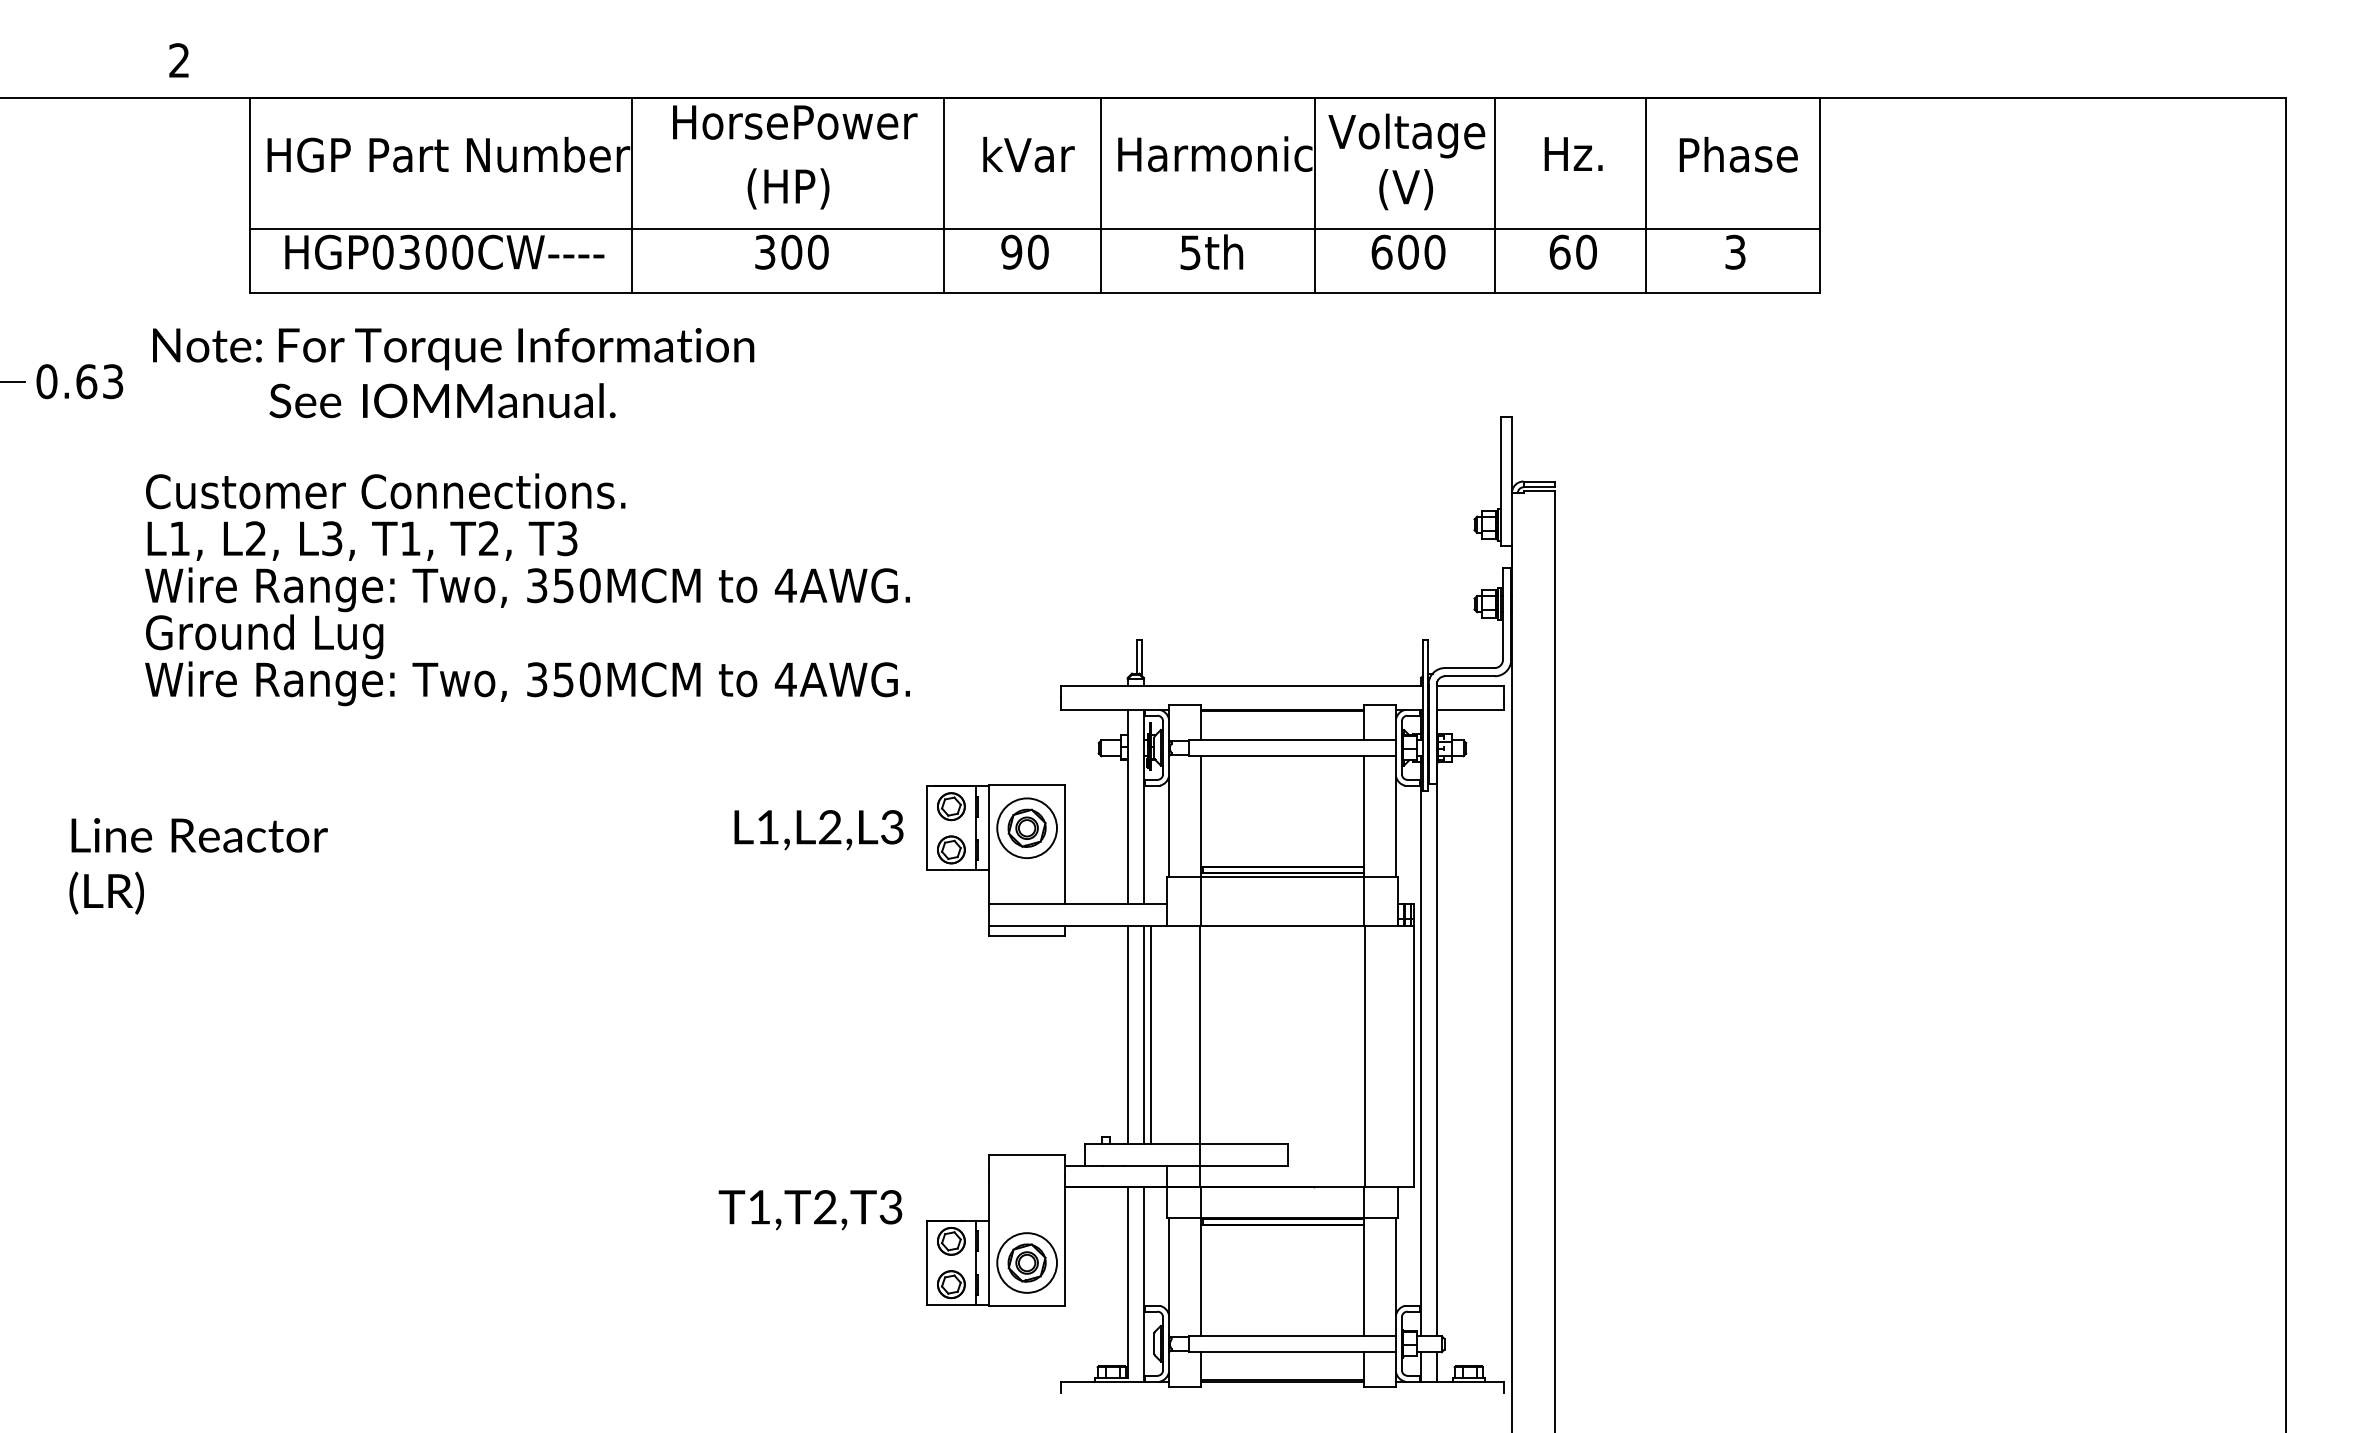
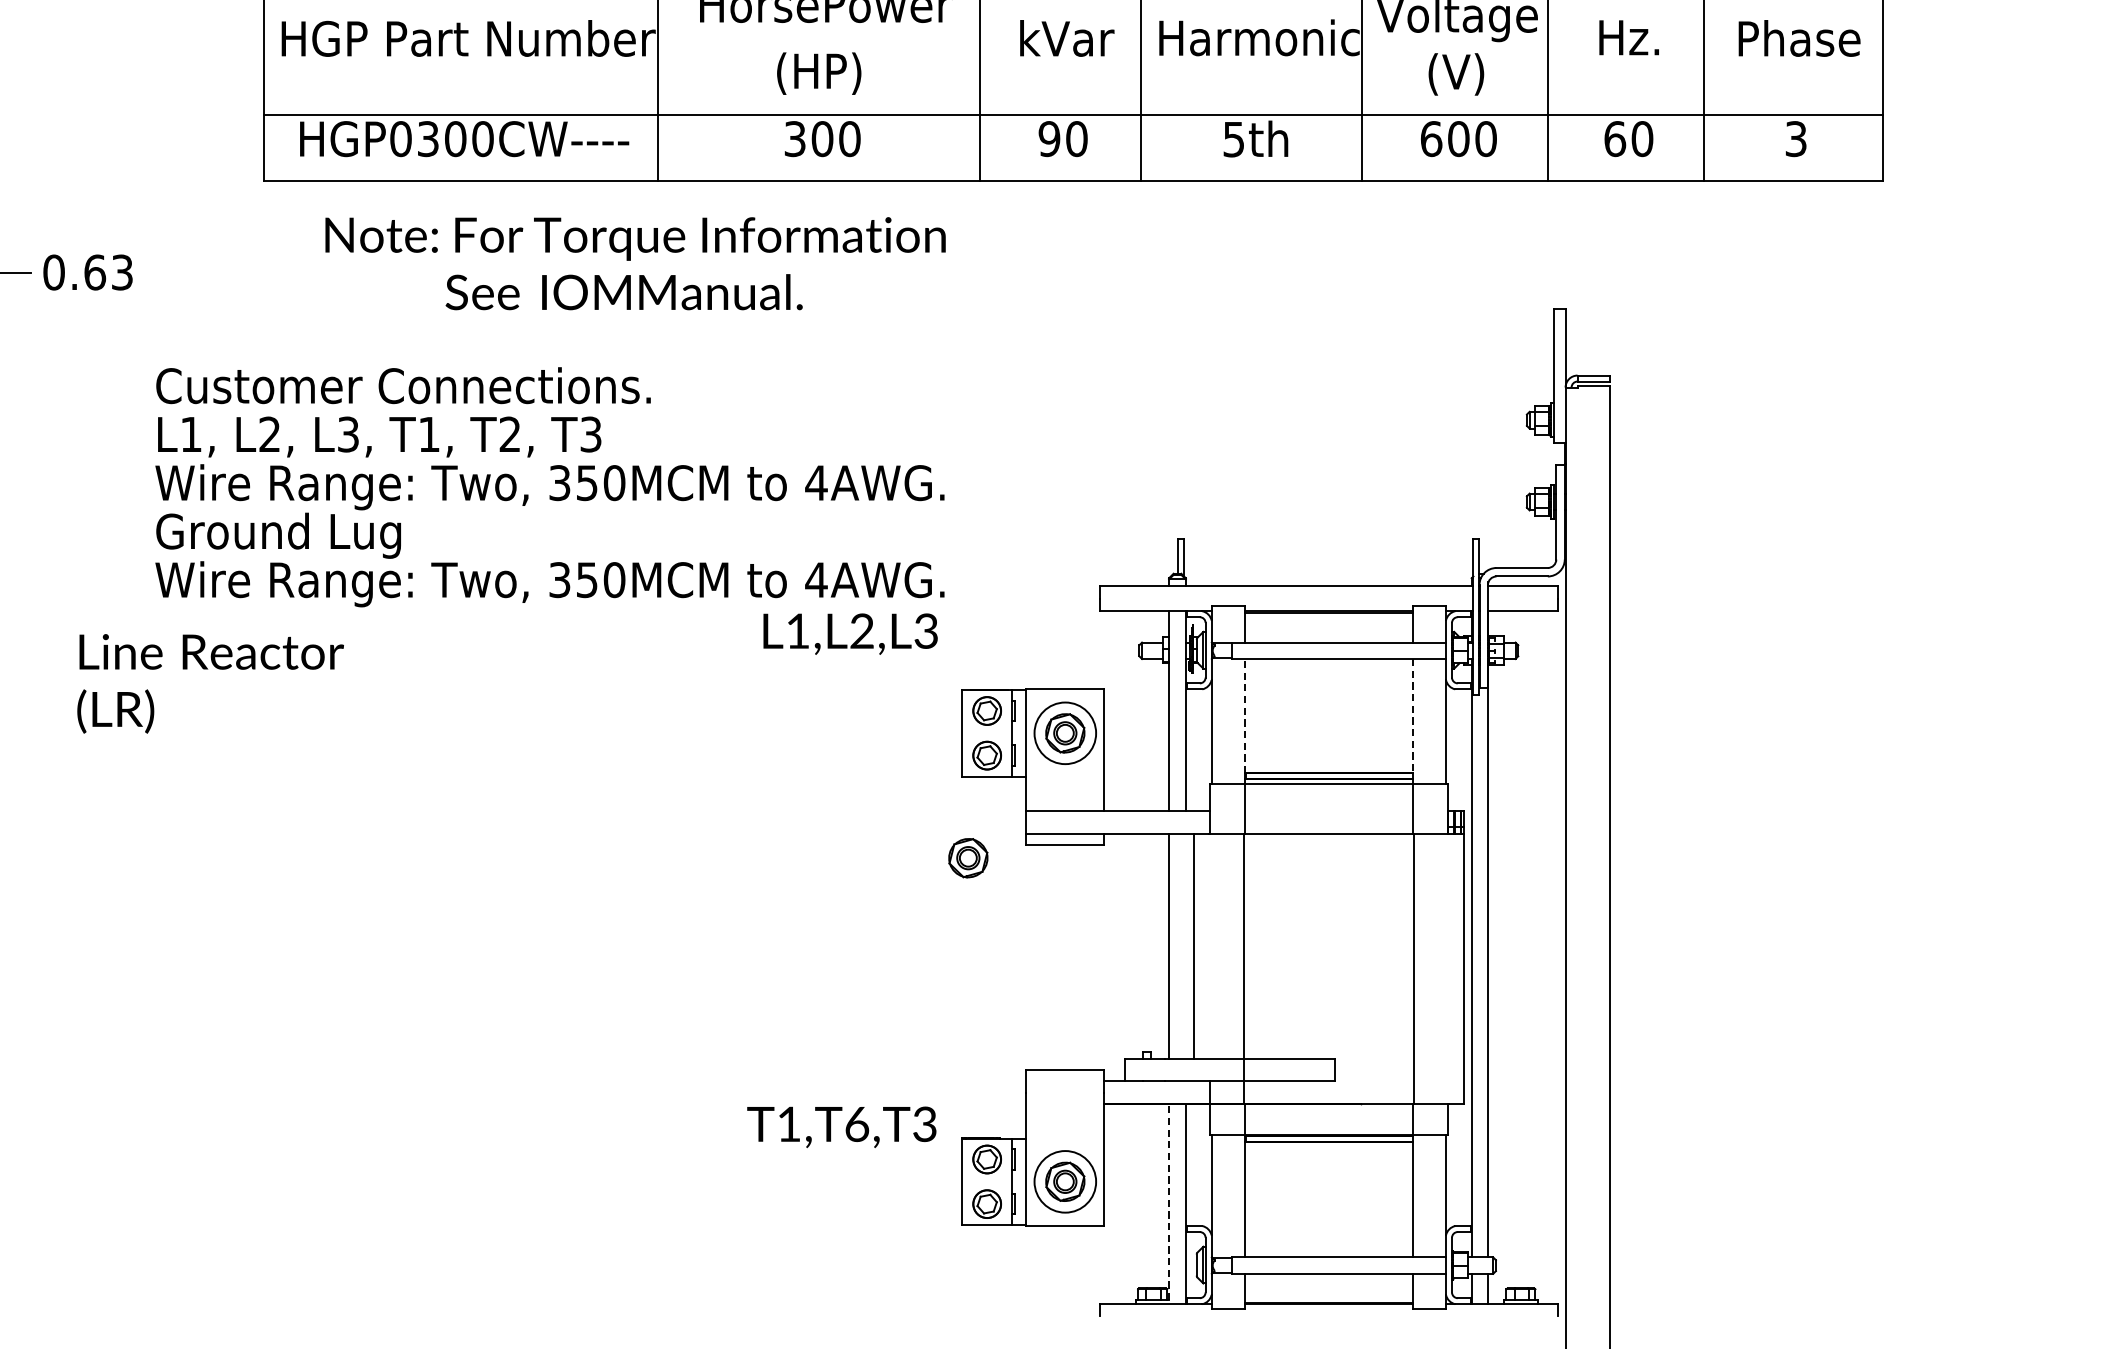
text: (453, 373) -> (635, 264), moved
line: (1201, 811) -> (1245, 716), solid -> dashed
line: (1363, 812) -> (1412, 717), solid -> dashed
text: (818, 830) -> (850, 634), moved
text: (198, 866) -> (210, 684), moved
part: (932, 948) -> (967, 857), added
line: (1143, 1034) -> (1185, 946), removed
text: (825, 1207) -> (857, 1124), T1,T2,T3 -> T1,T6,T3
line: (1127, 1282) -> (1168, 1201), solid -> dashed

